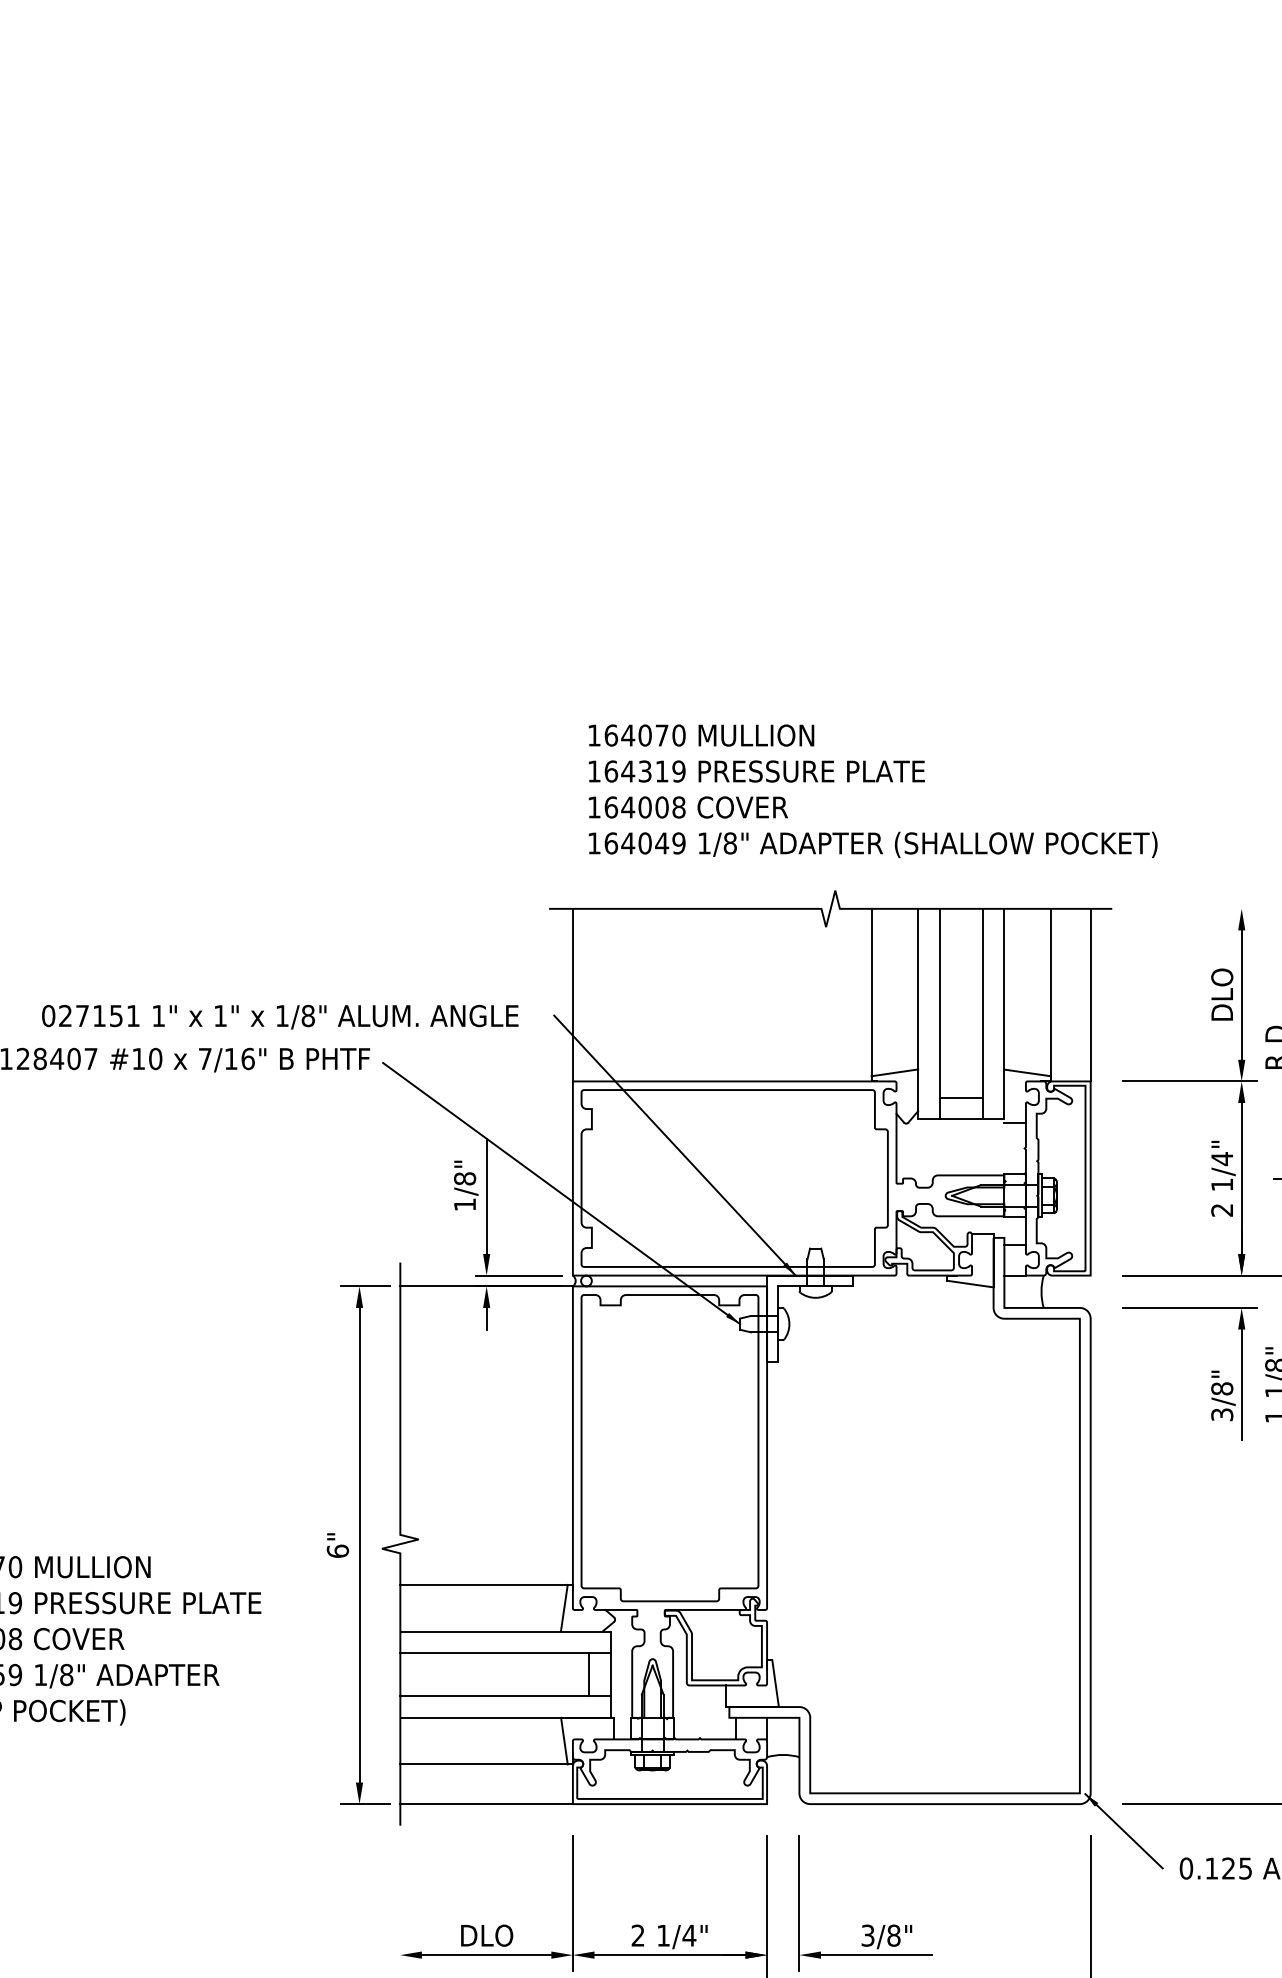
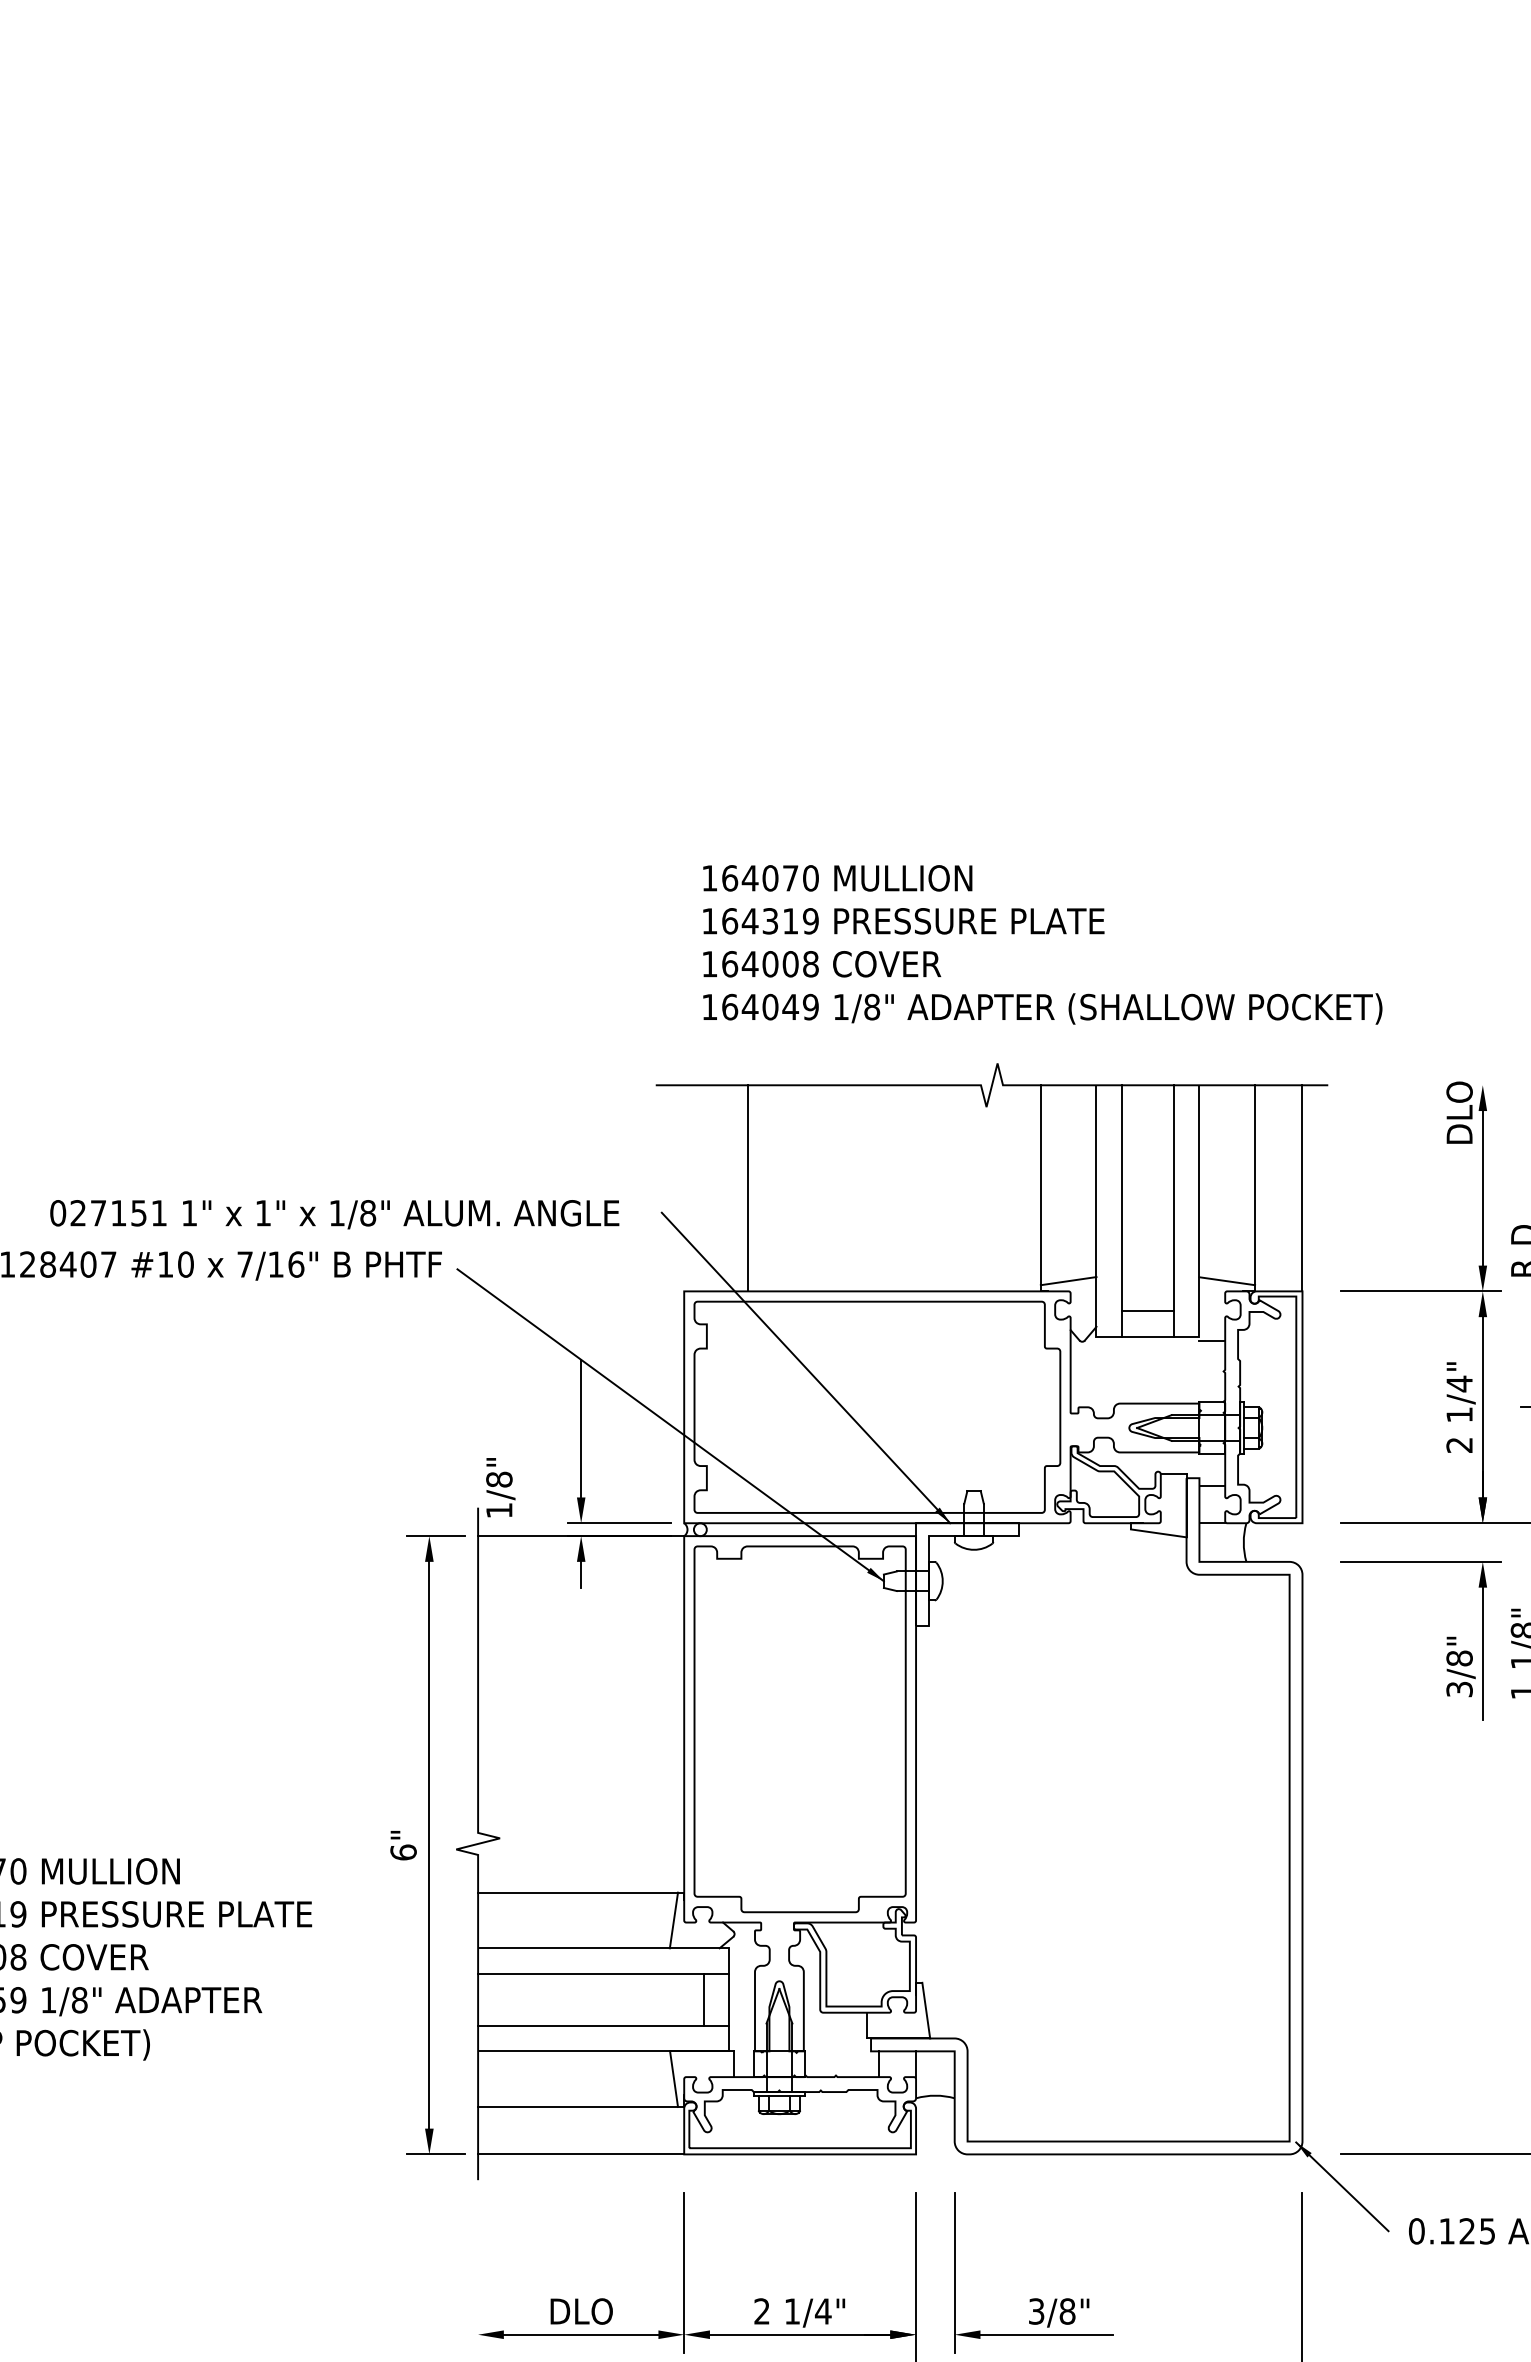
text: (1222, 994) -> (1459, 1112), moved
line: (573, 995) -> (748, 1188), moved
text: (465, 1185) -> (500, 1487), moved

